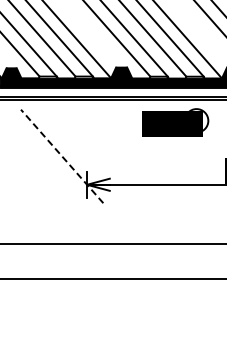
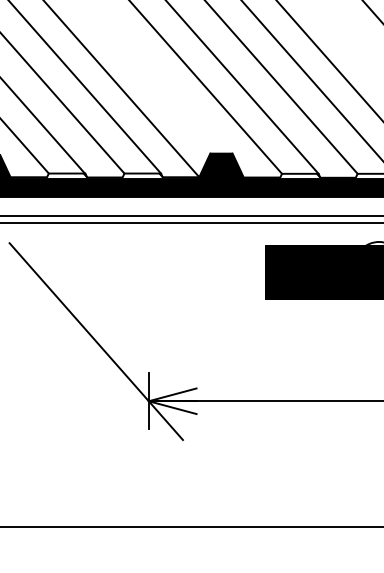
line: (61, 156) -> (94, 341), dashed -> solid

